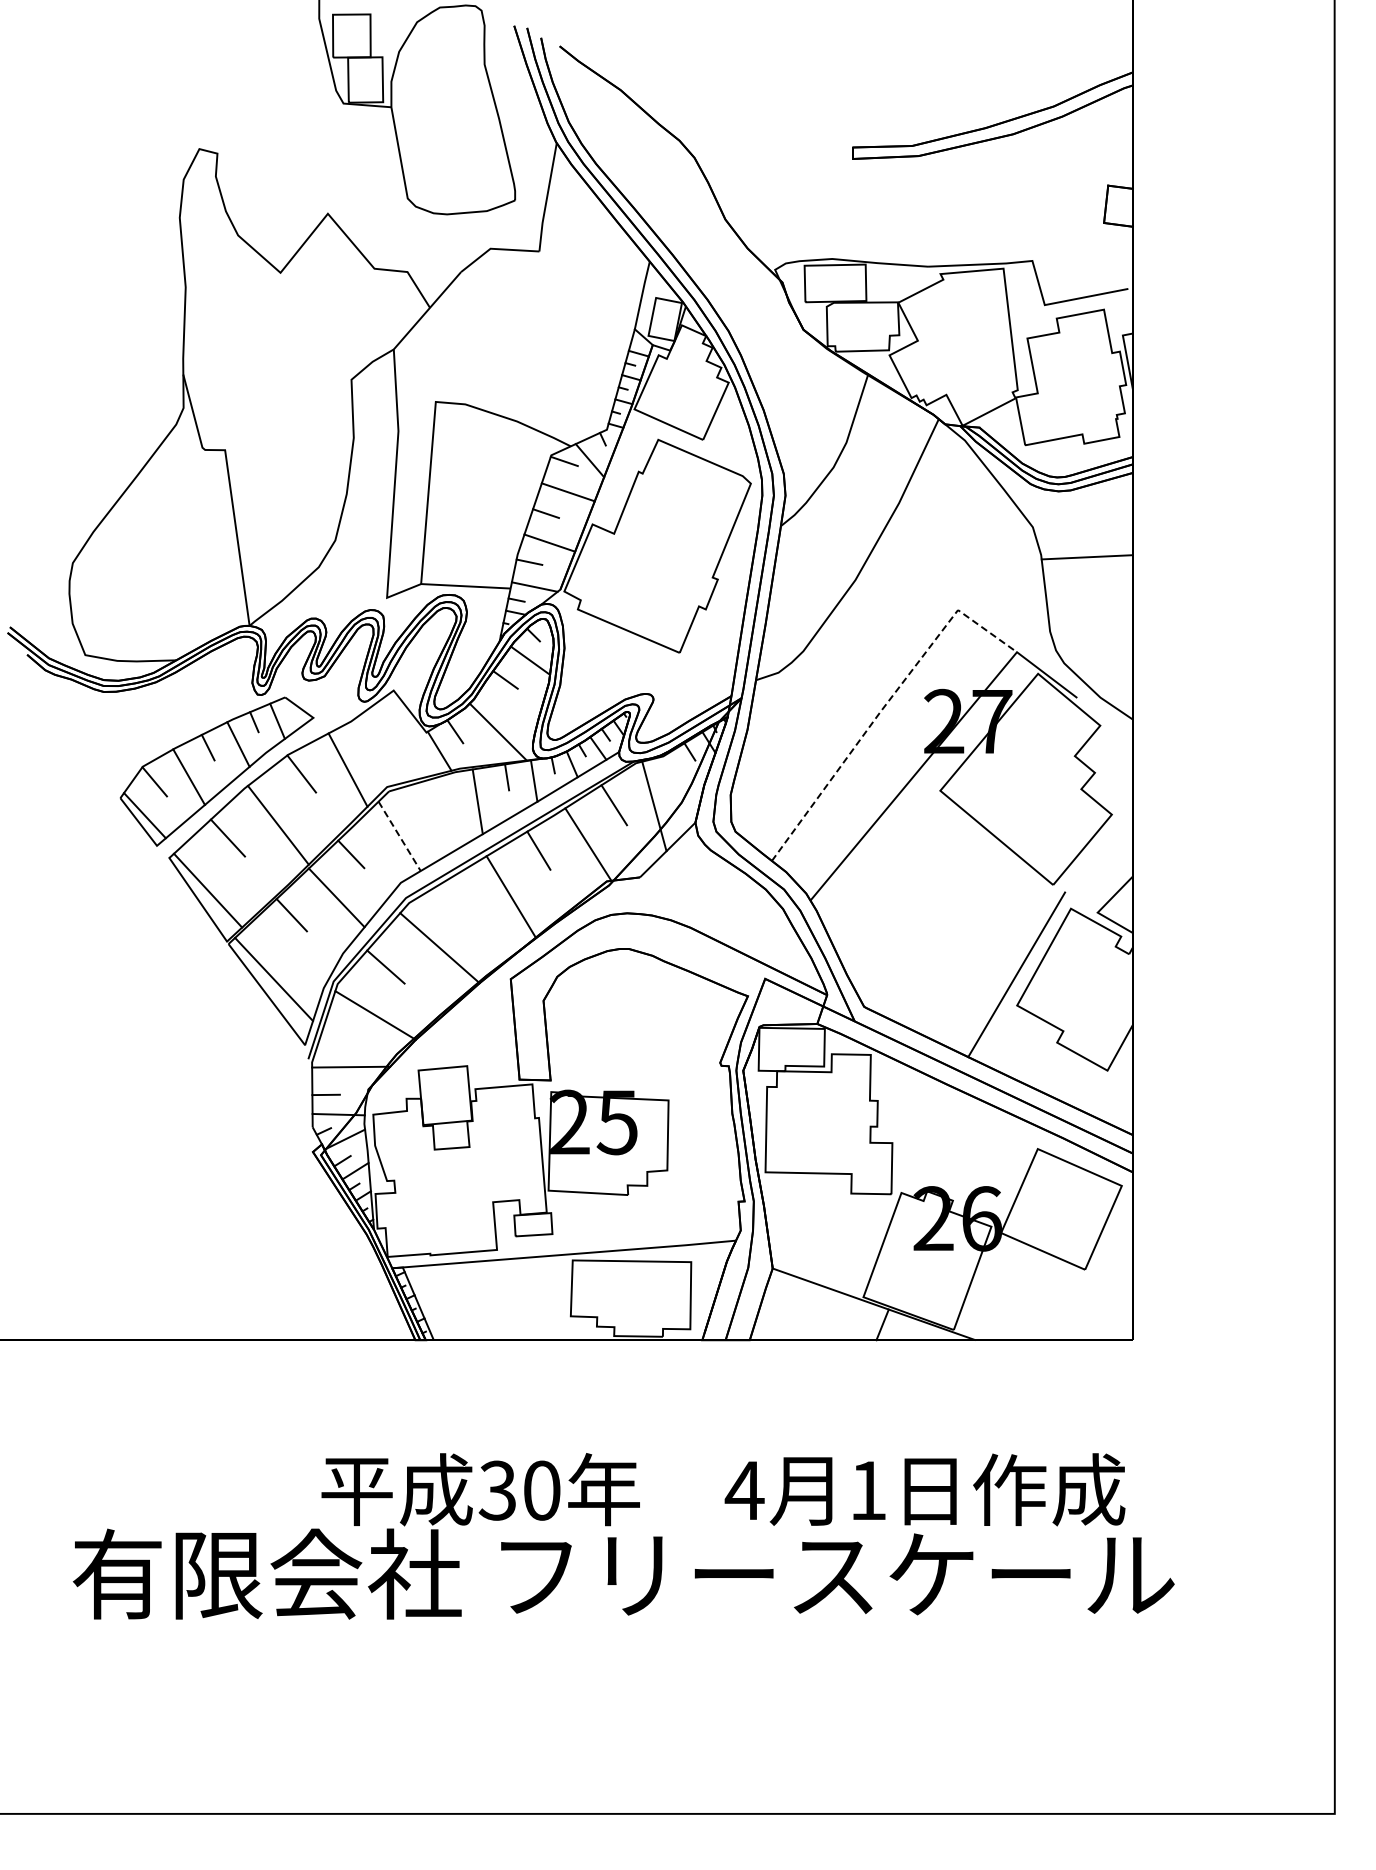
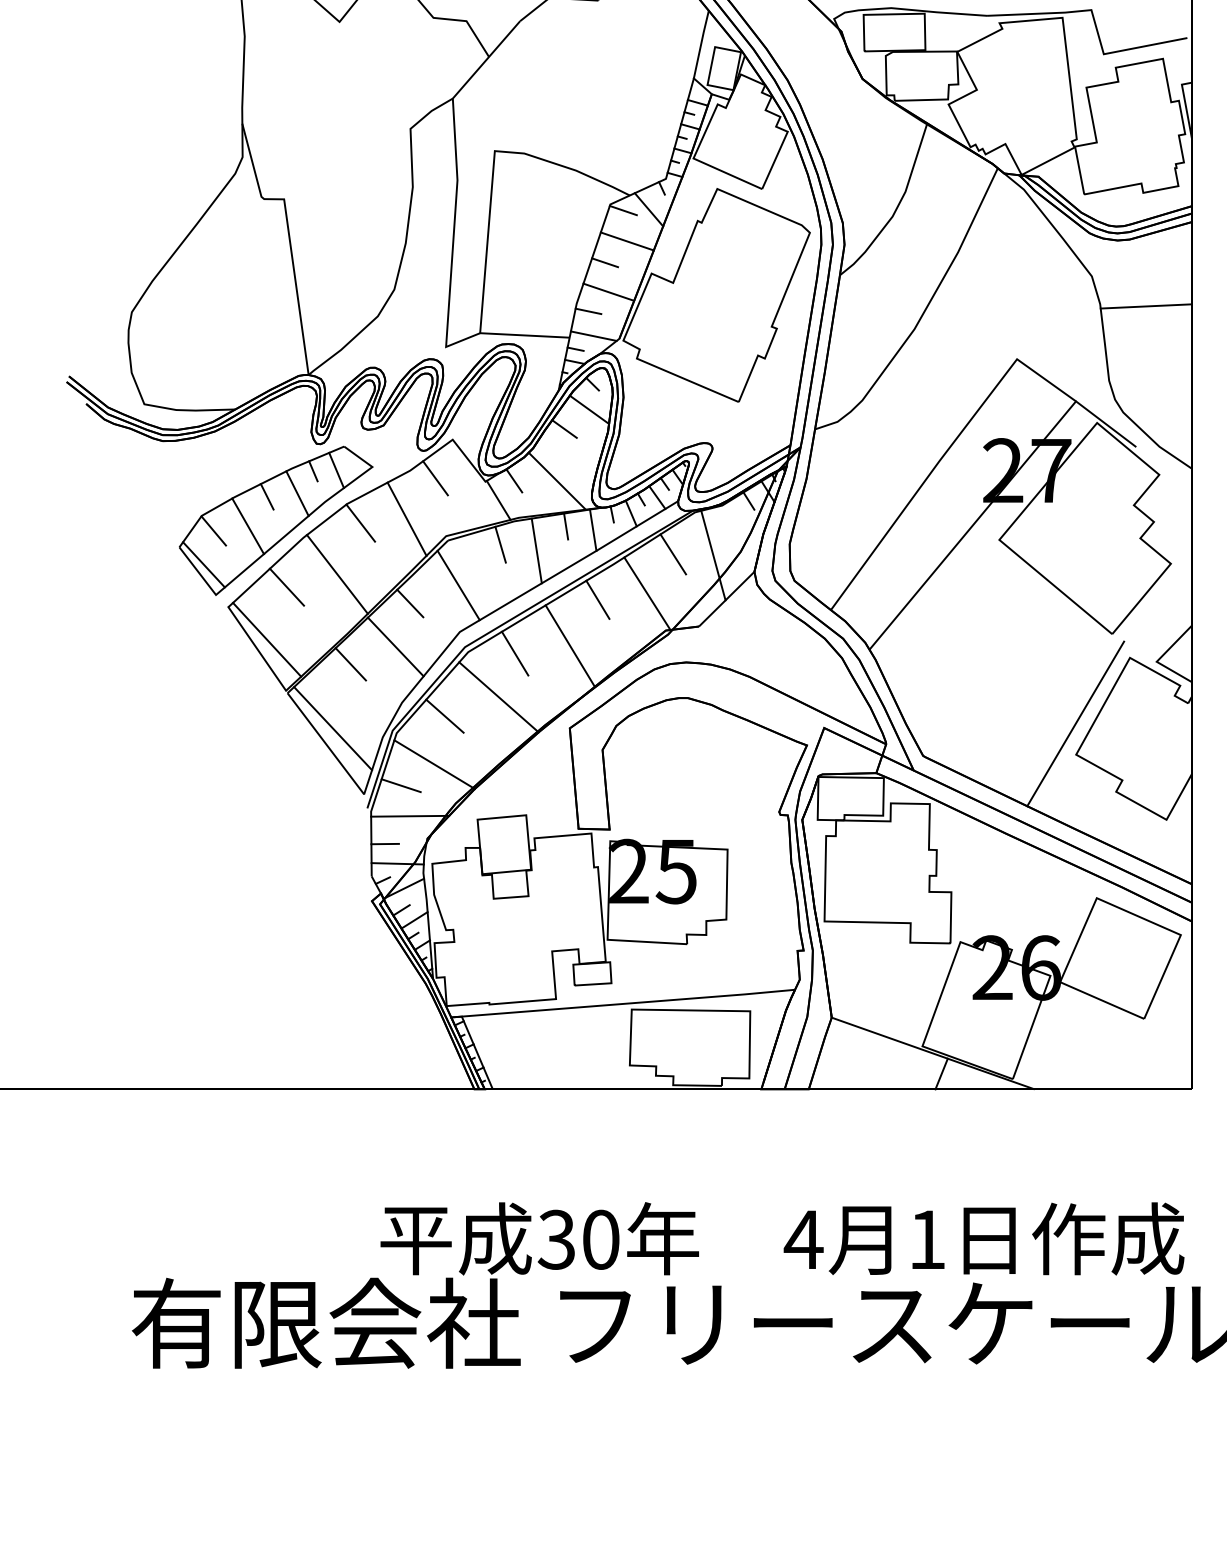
line: (885, 705) -> (944, 454), dashed -> solid
line: (376, 729) -> (435, 478), added
line: (441, 795) -> (500, 544), added
line: (399, 836) -> (458, 585), dashed -> solid
line: (455, 904) -> (514, 653), added
line: (341, 1036) -> (400, 785), added

